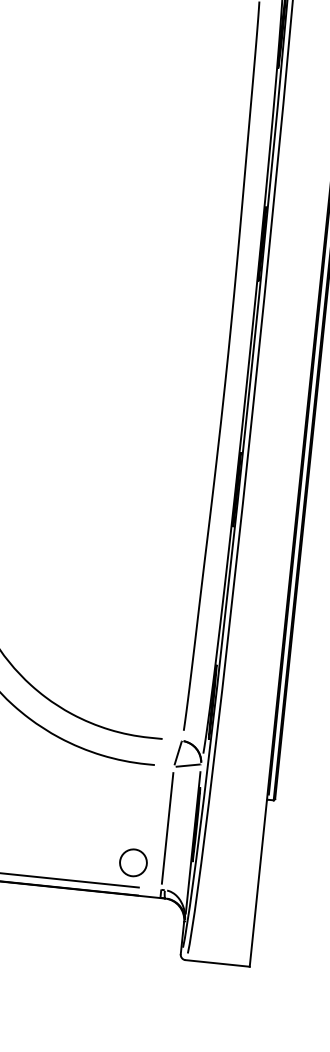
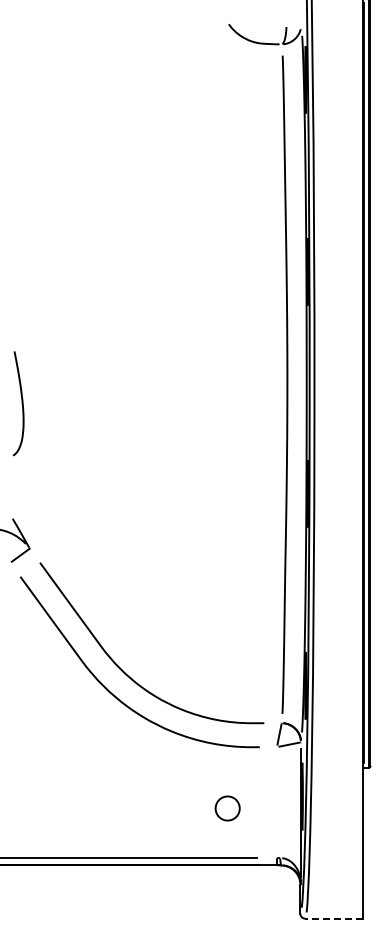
line: (168, 828) -> (277, 802), removed
circle: (133, 862) -> (227, 808), moved
line: (218, 963) -> (334, 918), solid -> dashed

